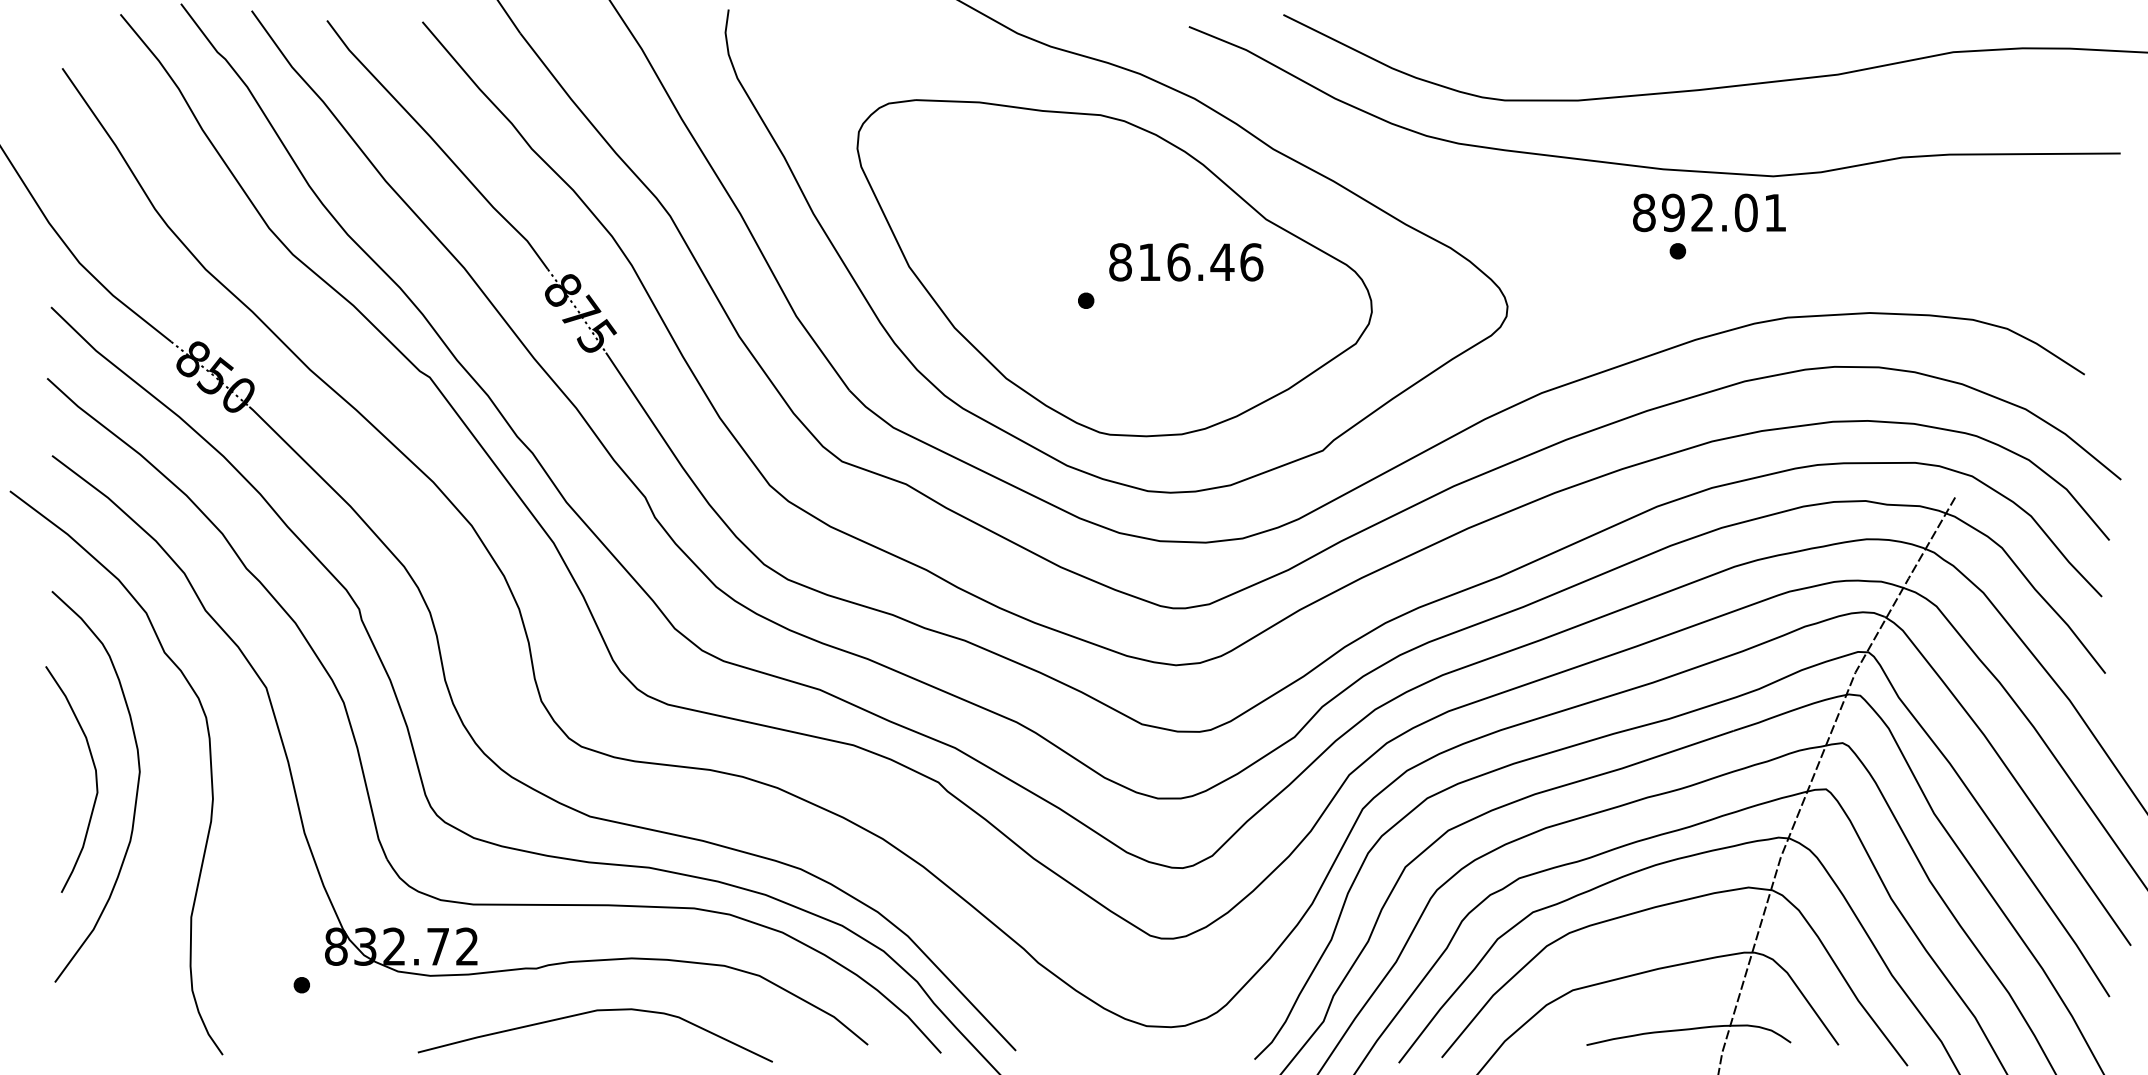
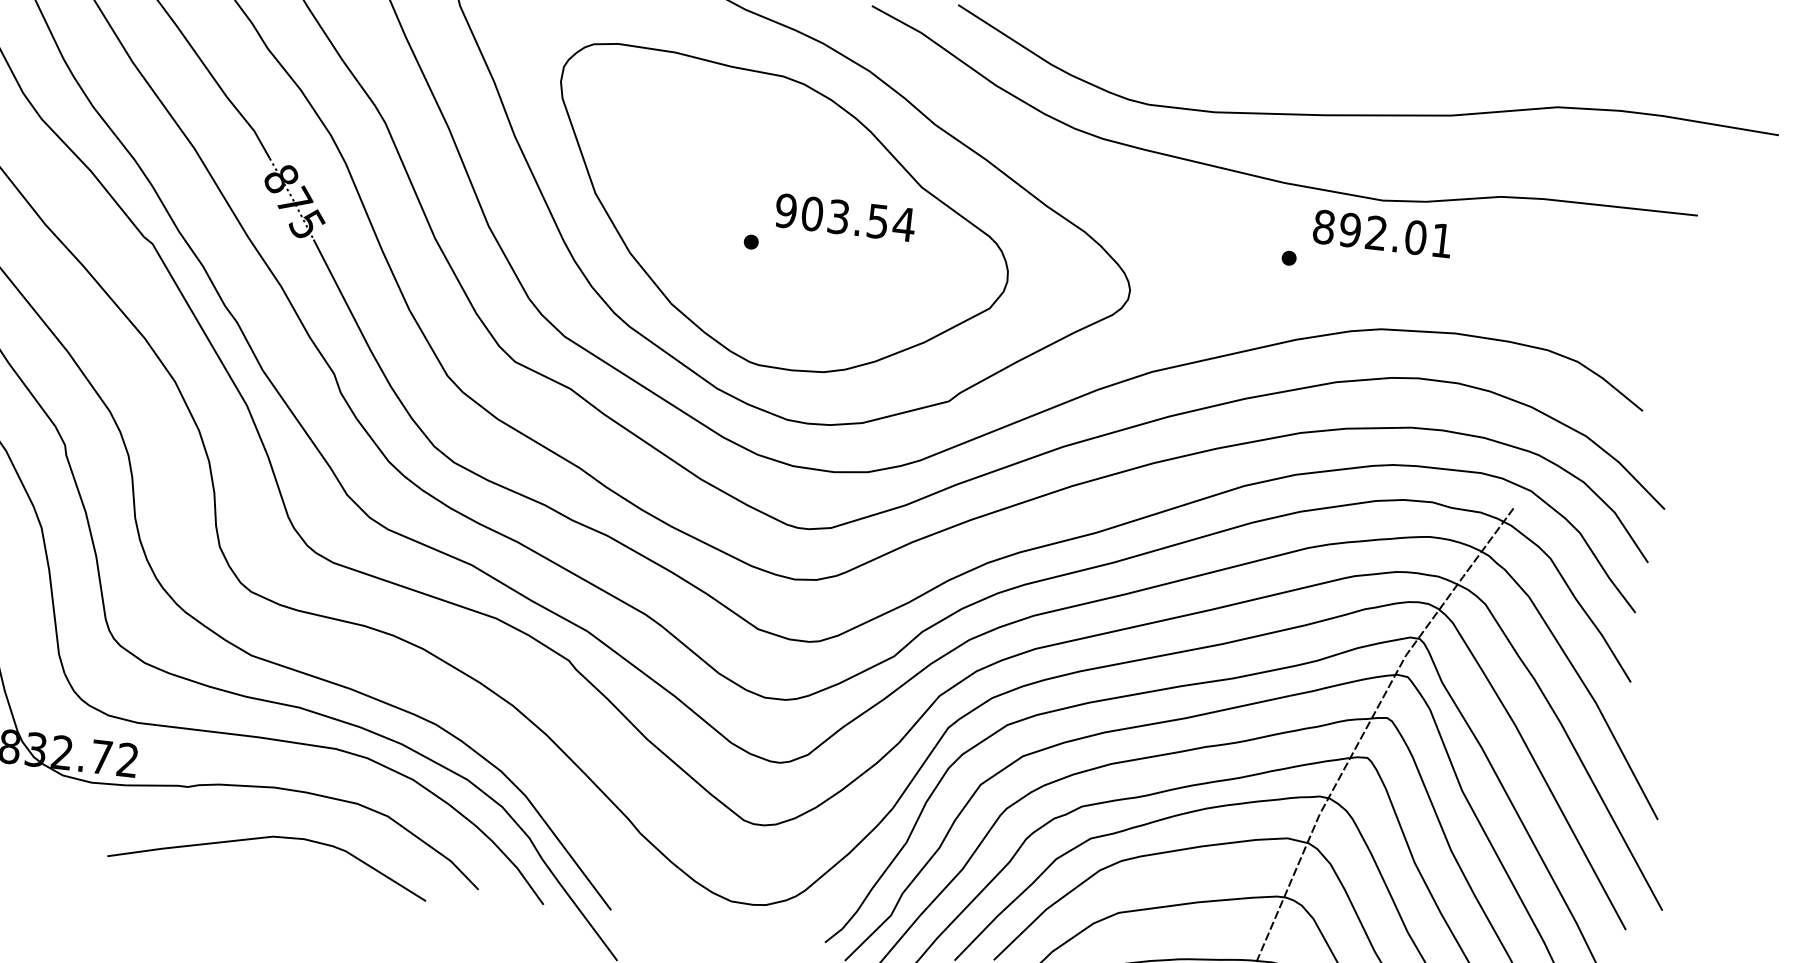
text: (1709, 212) -> (1382, 233), moved
text: (1186, 262) -> (845, 217), 816.46 -> 903.54
curve: (588, 1013) -> (265, 838), moved

